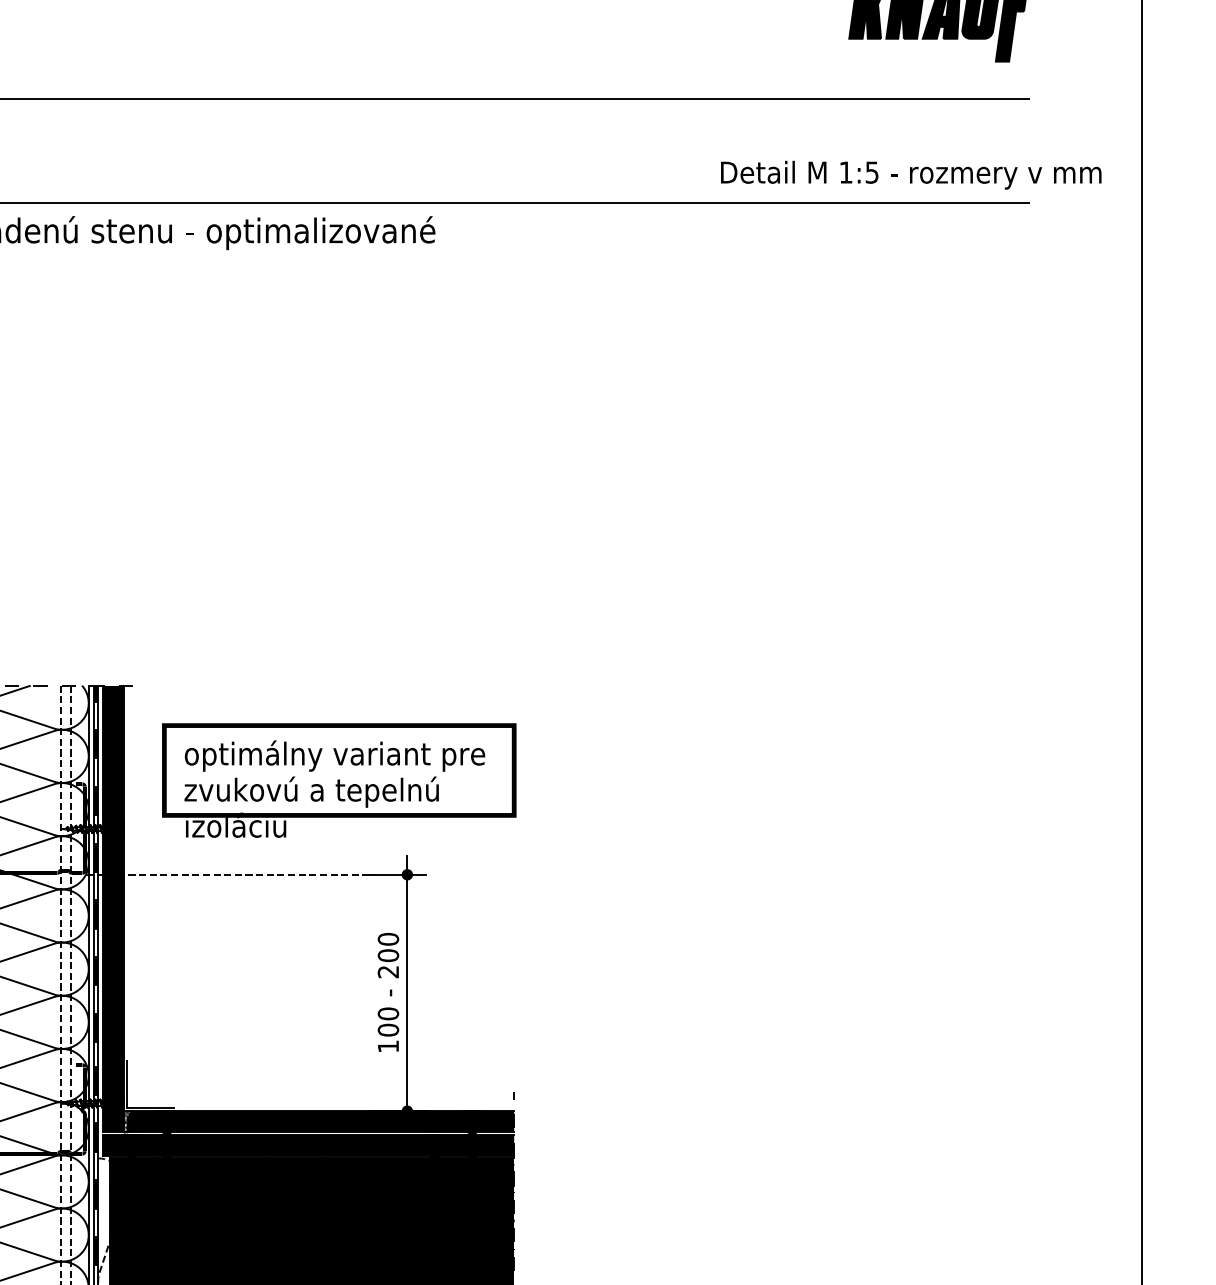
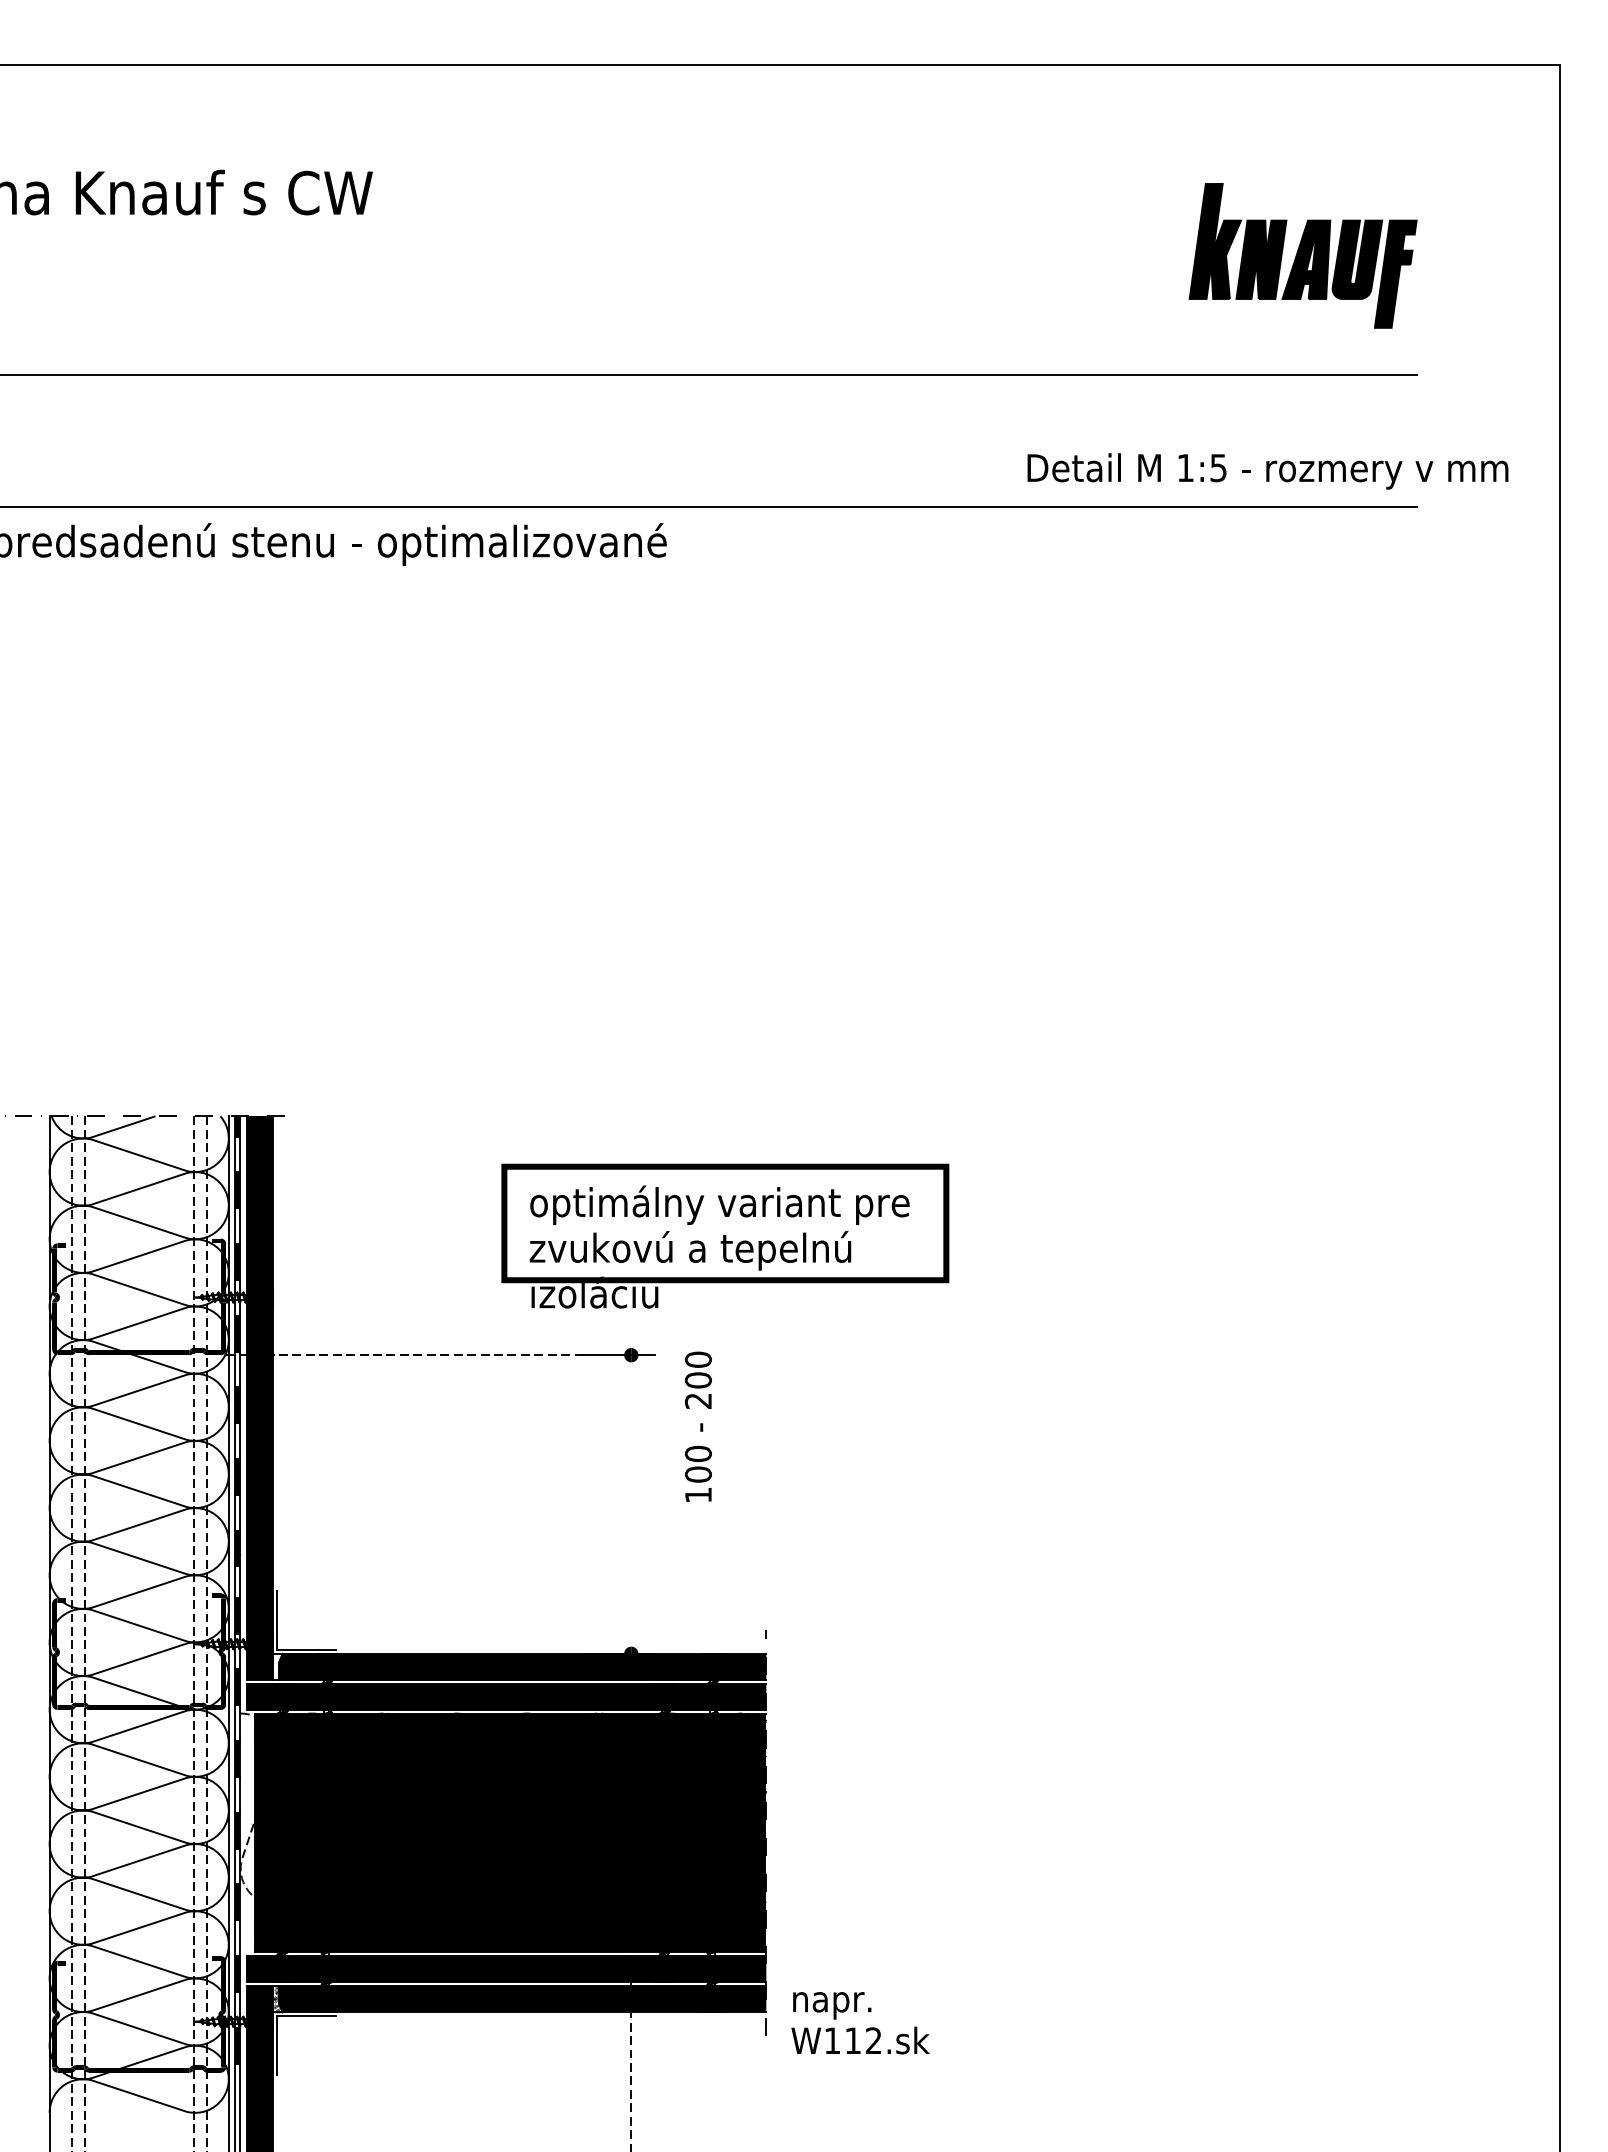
text: (339, 780) -> (725, 1235), moved
text: (388, 992) -> (698, 1426), moved
line: (407, 992) -> (631, 1504), removed
hatch: (127, 1121) -> (277, 1667), removed

